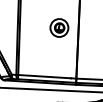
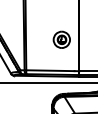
part: (59, 27) -> (61, 39), moved

